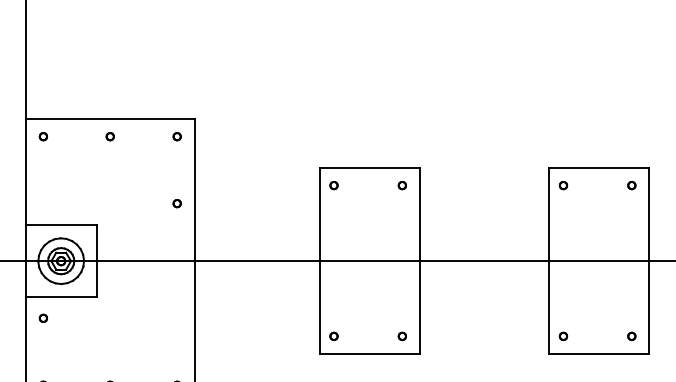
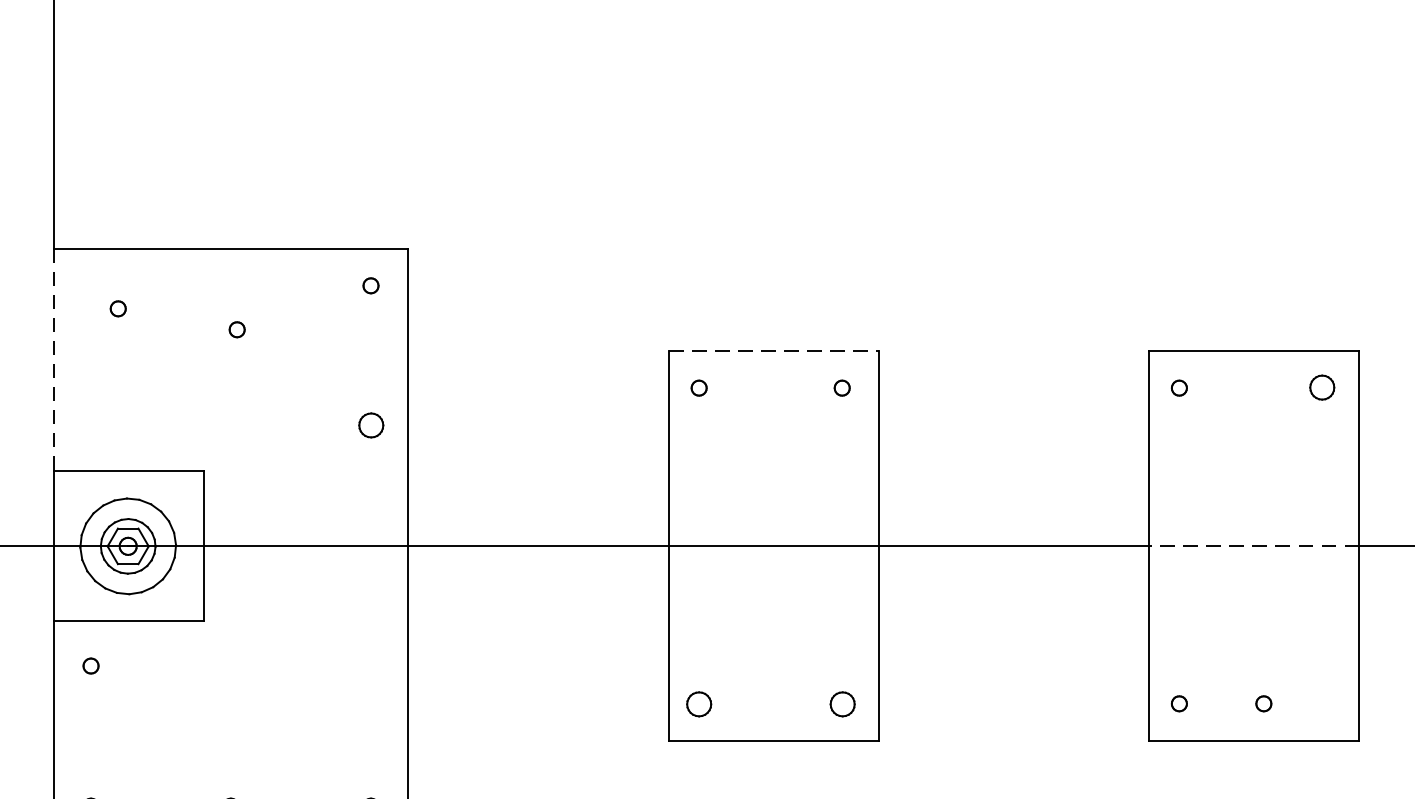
part: (42, 136) -> (116, 308), moved
part: (109, 136) -> (235, 329), moved
line: (370, 167) -> (775, 350), solid -> dashed
line: (25, 172) -> (53, 360), solid -> dashed
part: (631, 185) -> (1321, 387), size x1.6
part: (176, 203) -> (369, 425), size x1.6
line: (598, 260) -> (1252, 544), solid -> dashed
part: (333, 335) -> (698, 701), size x1.6
part: (401, 335) -> (840, 701), size x1.6
part: (631, 335) -> (1263, 701), moved

